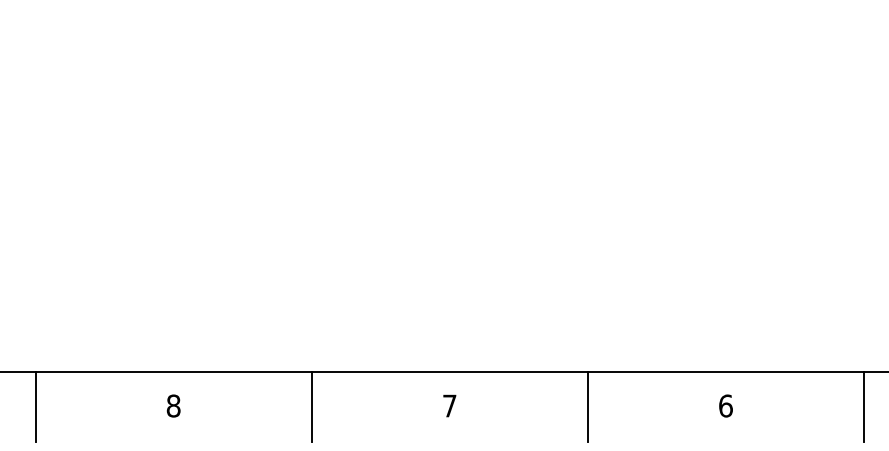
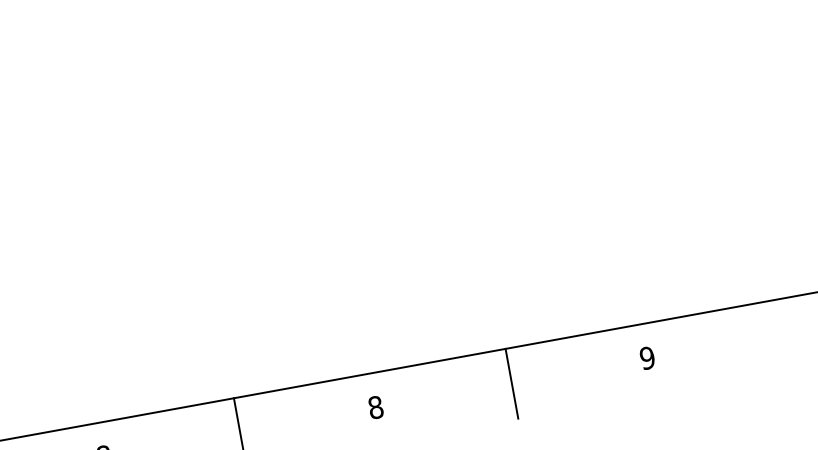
text: (449, 405) -> (375, 407), 7 -> 8
text: (725, 405) -> (647, 357), 6 -> 9
line: (864, 406) -> (783, 333), removed

